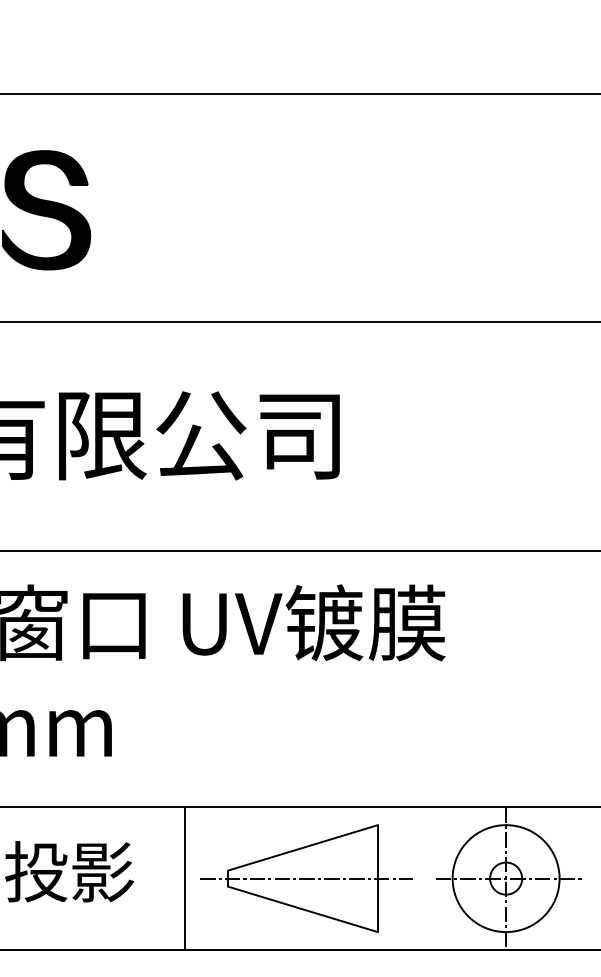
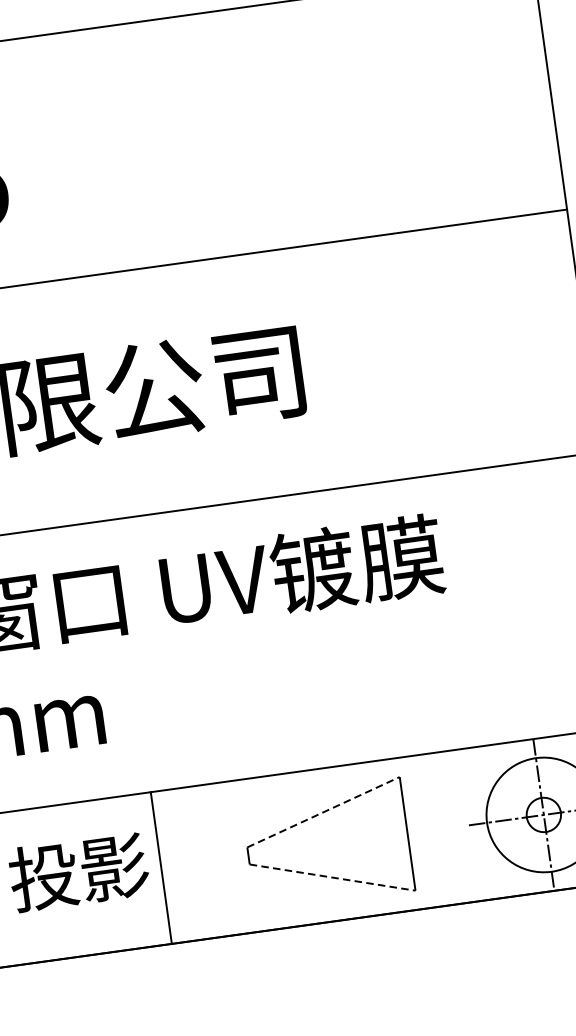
line: (303, 847) -> (324, 811), solid -> dashed
line: (185, 878) -> (161, 867), moved
line: (306, 878) -> (331, 844), removed
line: (303, 909) -> (333, 877), solid -> dashed

